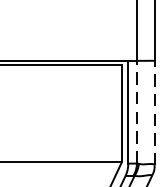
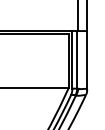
line: (137, 111) -> (77, 59), dashed -> solid
line: (155, 111) -> (87, 59), dashed -> solid

